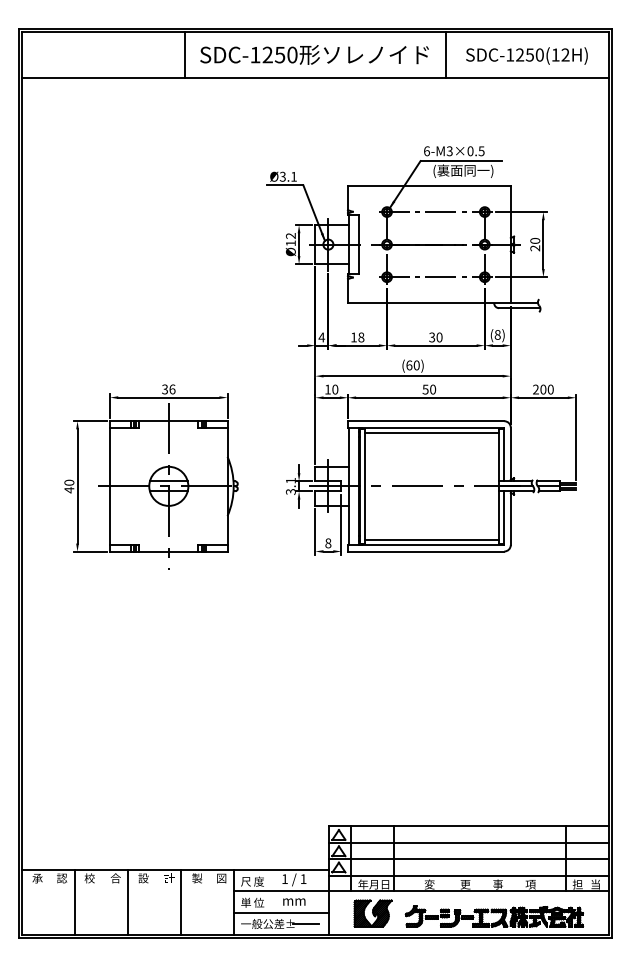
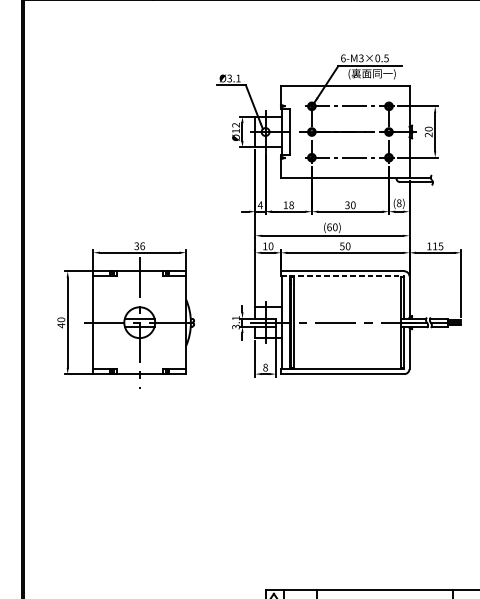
text: (543, 389) -> (435, 246), 200 -> 115
line: (426, 427) -> (343, 276), solid -> dashed
line: (431, 432) -> (346, 280), removed
line: (431, 540) -> (346, 365), removed

